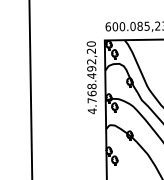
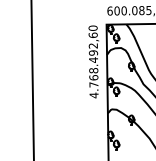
text: (90, 50) -> (92, 34), 4.768.492,20 -> 4.768.492,60

